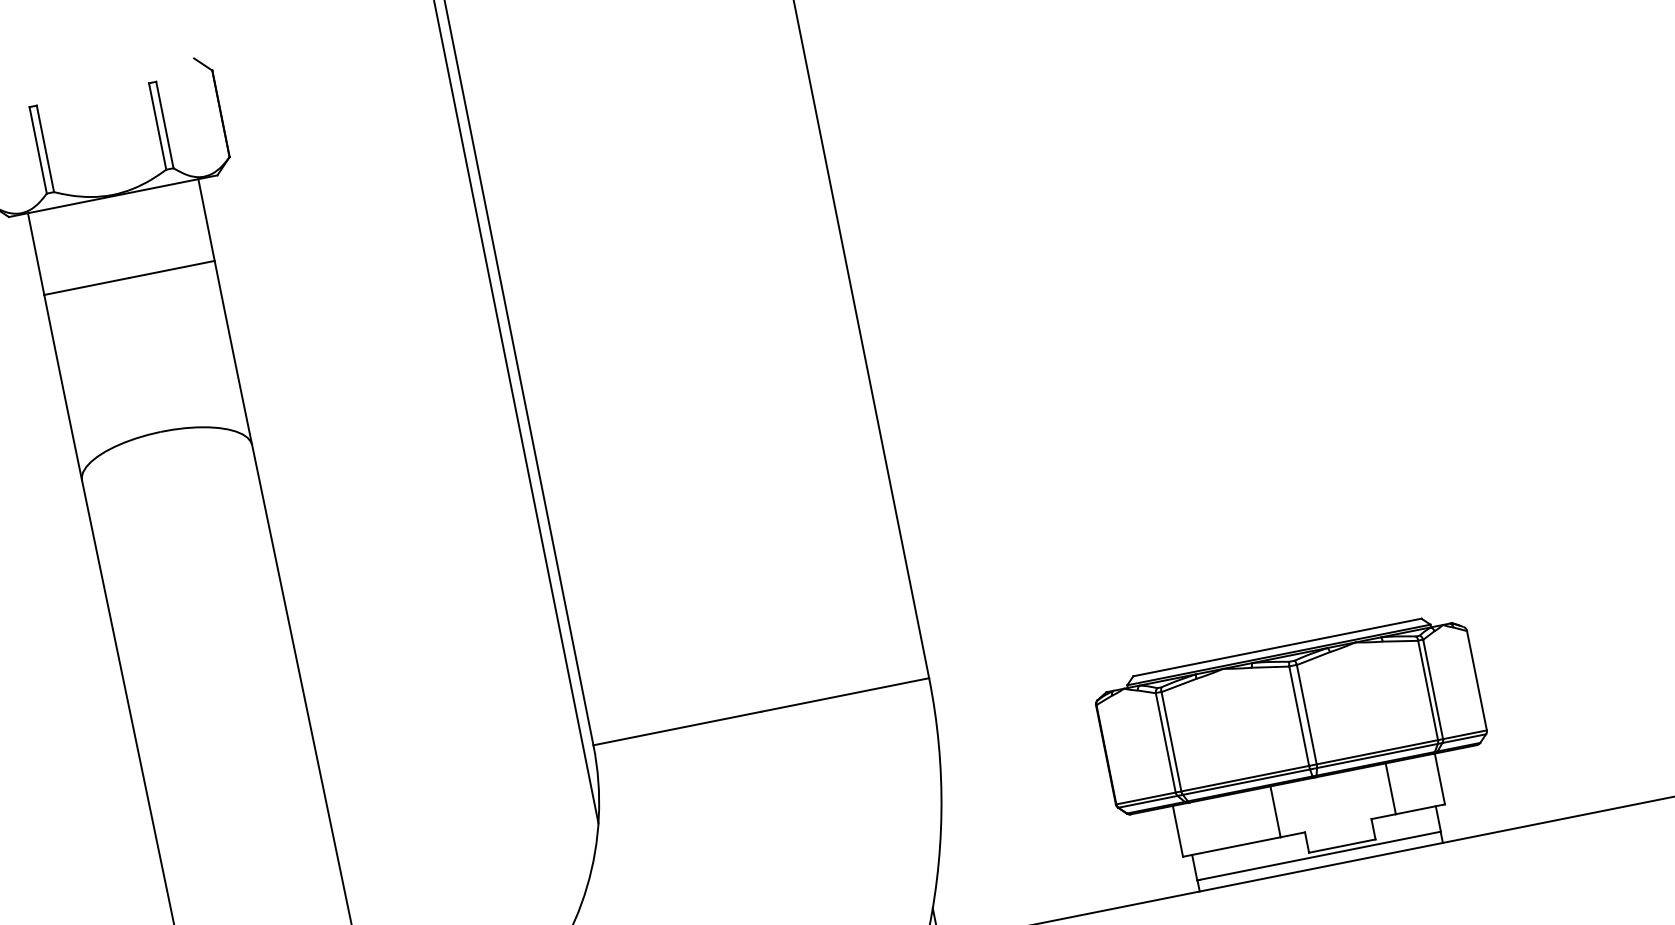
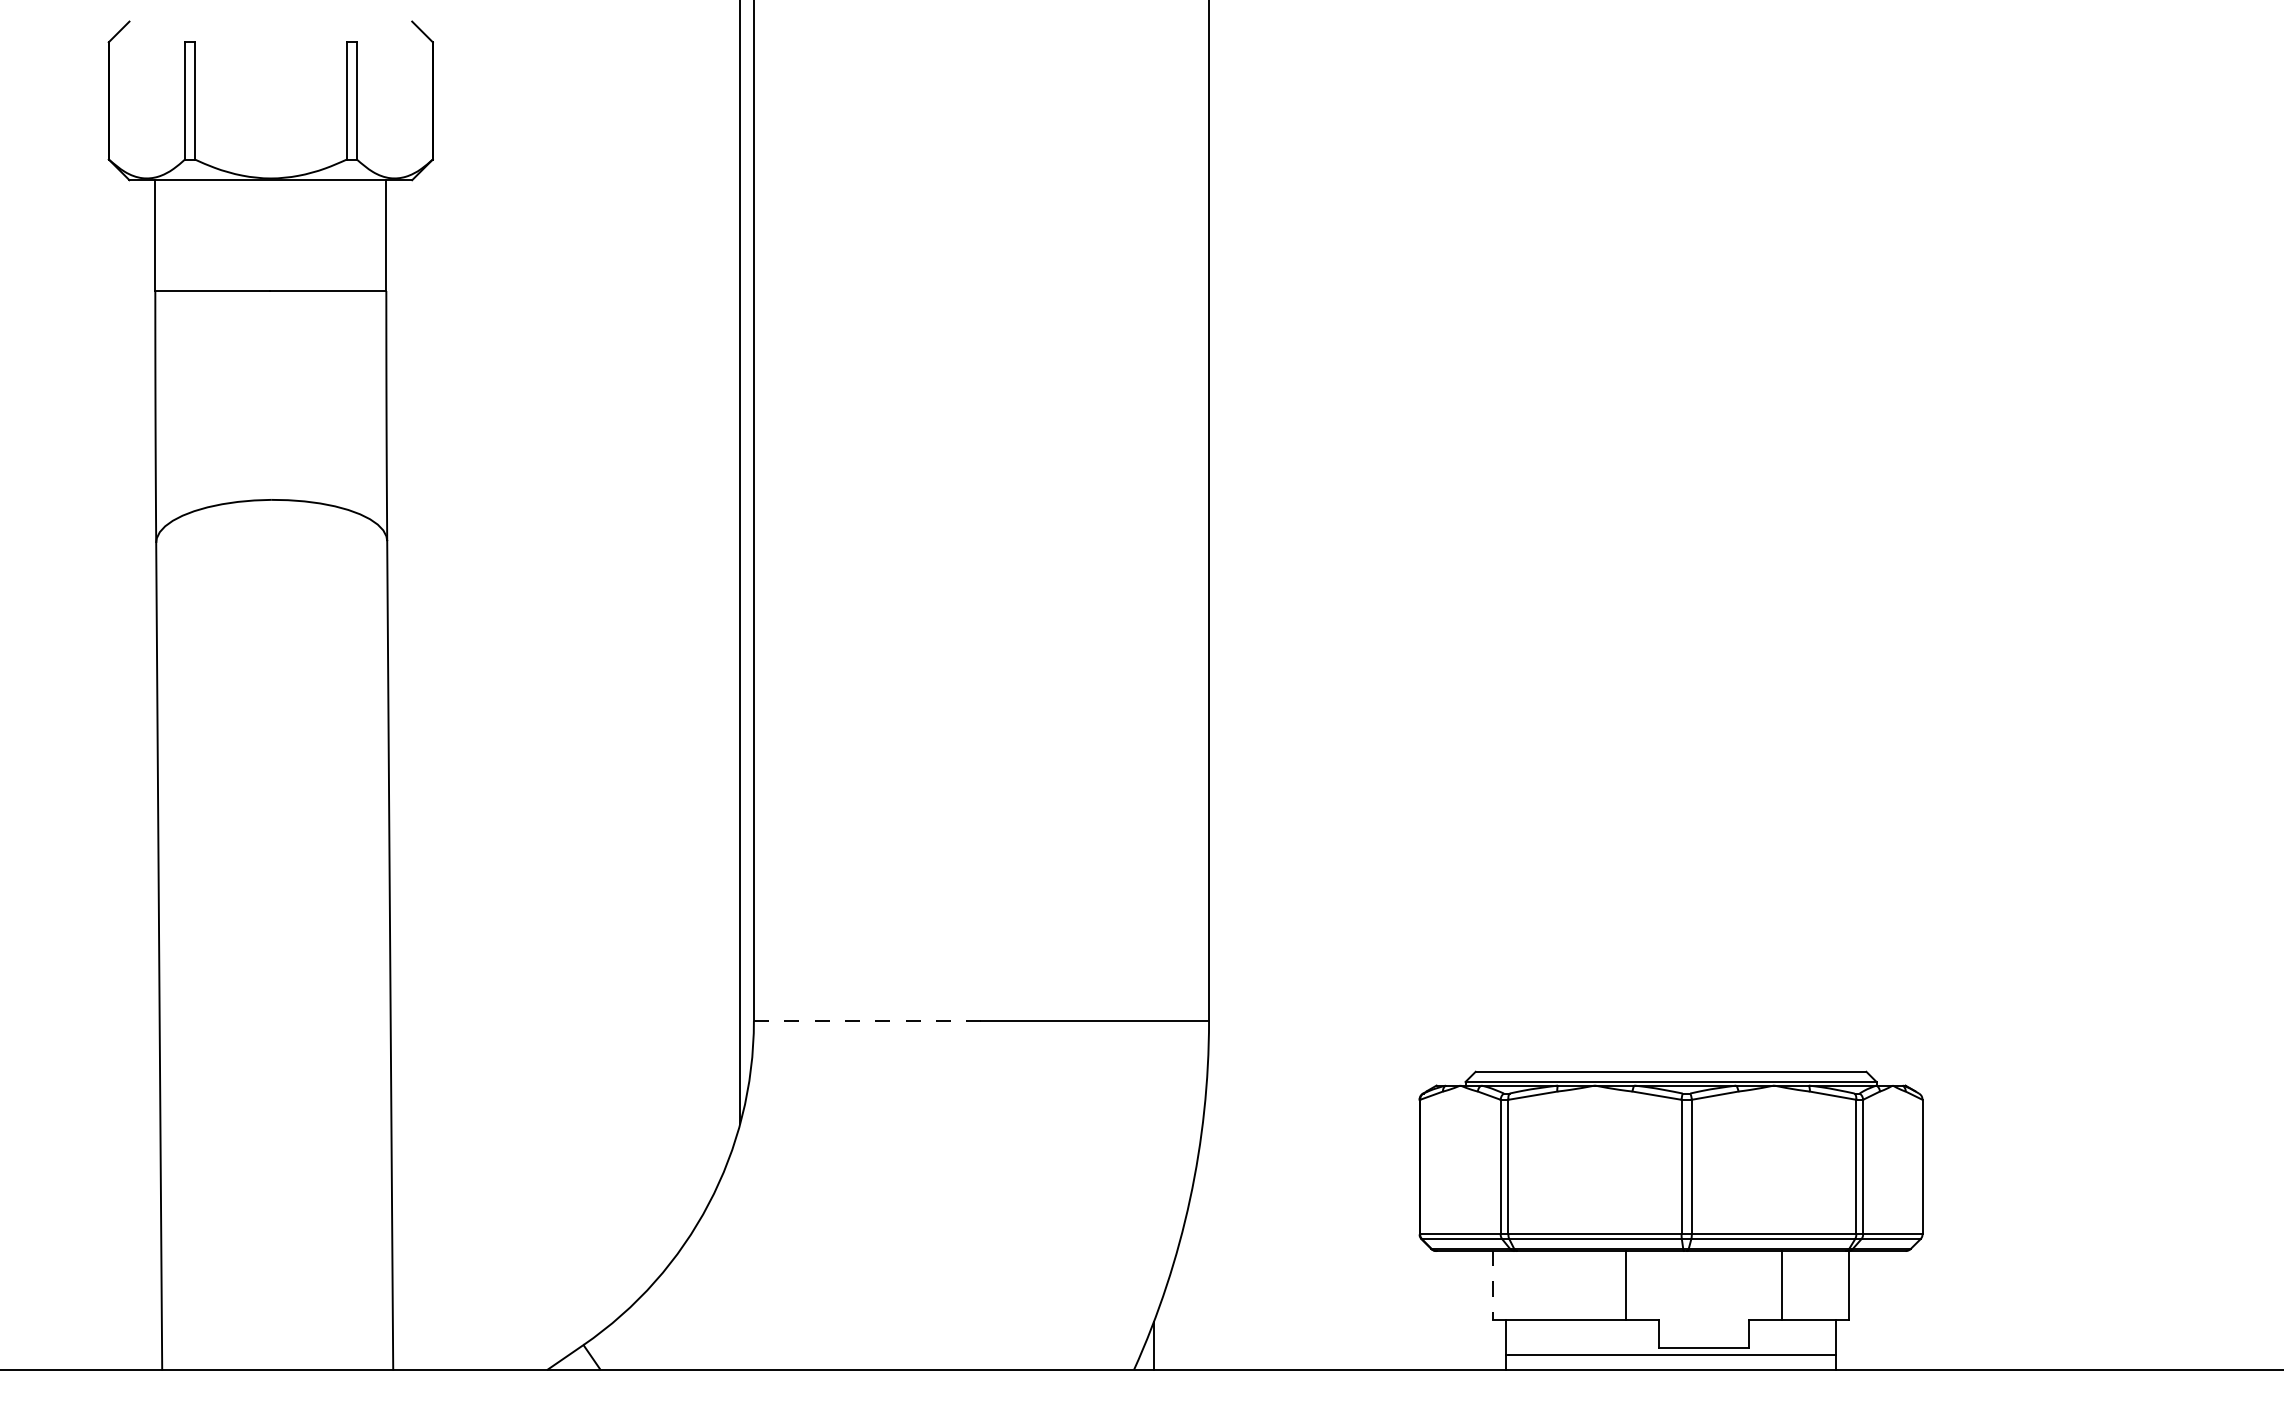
line: (677, 728) -> (867, 1021), solid -> dashed
line: (1178, 832) -> (1493, 1286), solid -> dashed

